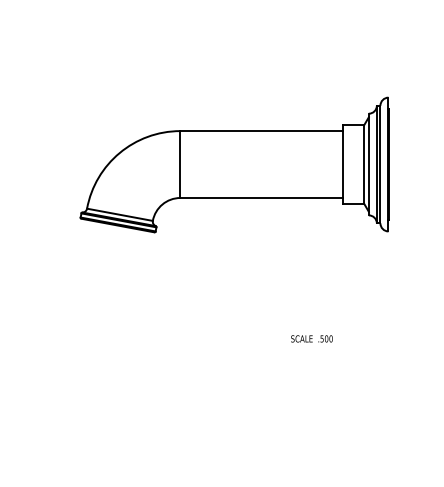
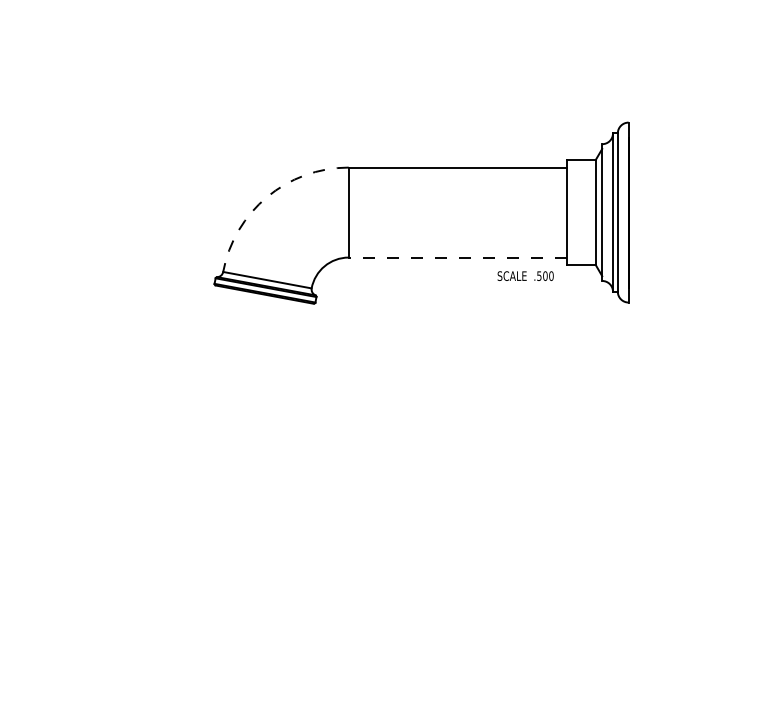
arc: (120, 153) -> (267, 197), solid -> dashed
line: (261, 197) -> (457, 257), solid -> dashed
text: (311, 338) -> (525, 275), moved

